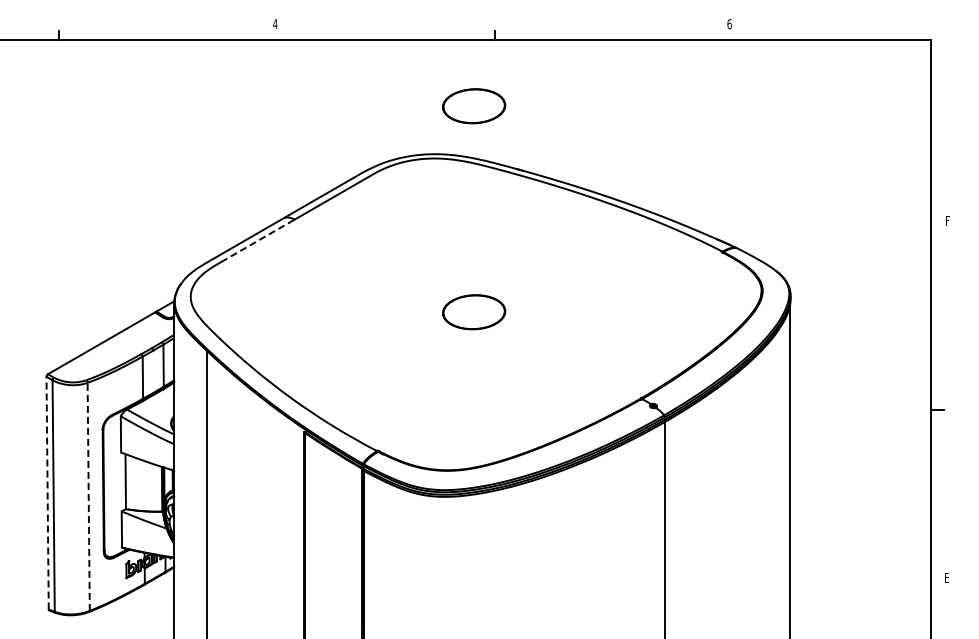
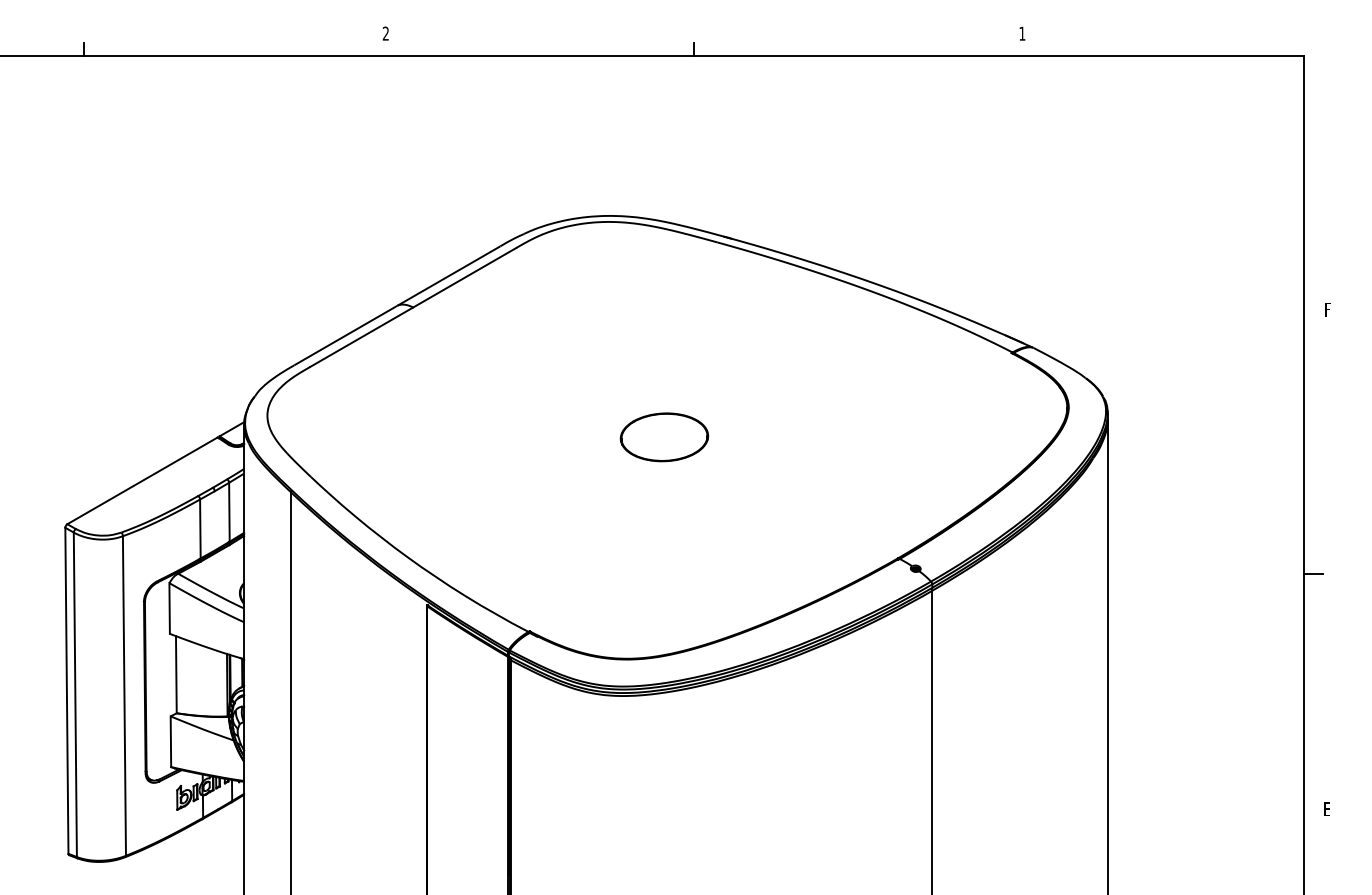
text: (275, 24) -> (386, 34), 4 -> 2
text: (729, 24) -> (1022, 34), 6 -> 1
part: (474, 106) -> (664, 149), removed
line: (258, 240) -> (362, 336), dashed -> solid
line: (47, 492) -> (66, 689), dashed -> solid
line: (88, 496) -> (124, 695), dashed -> solid

